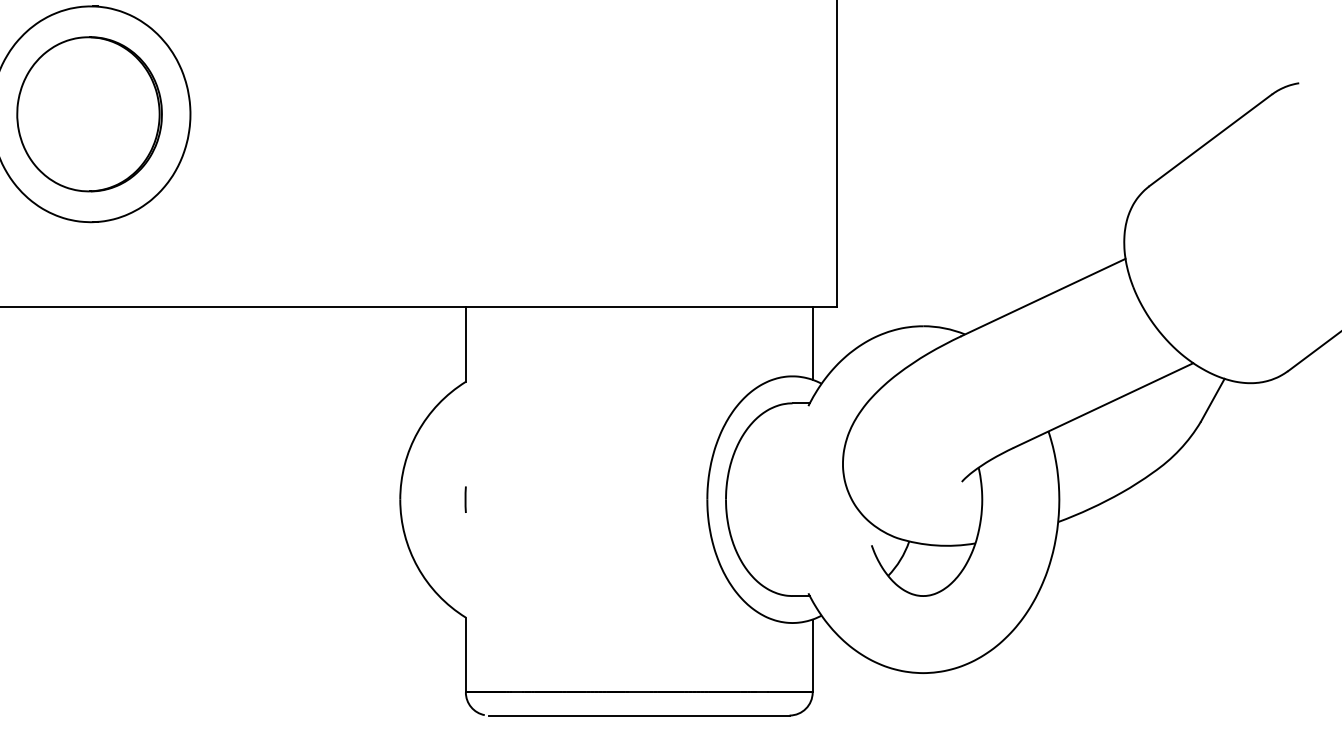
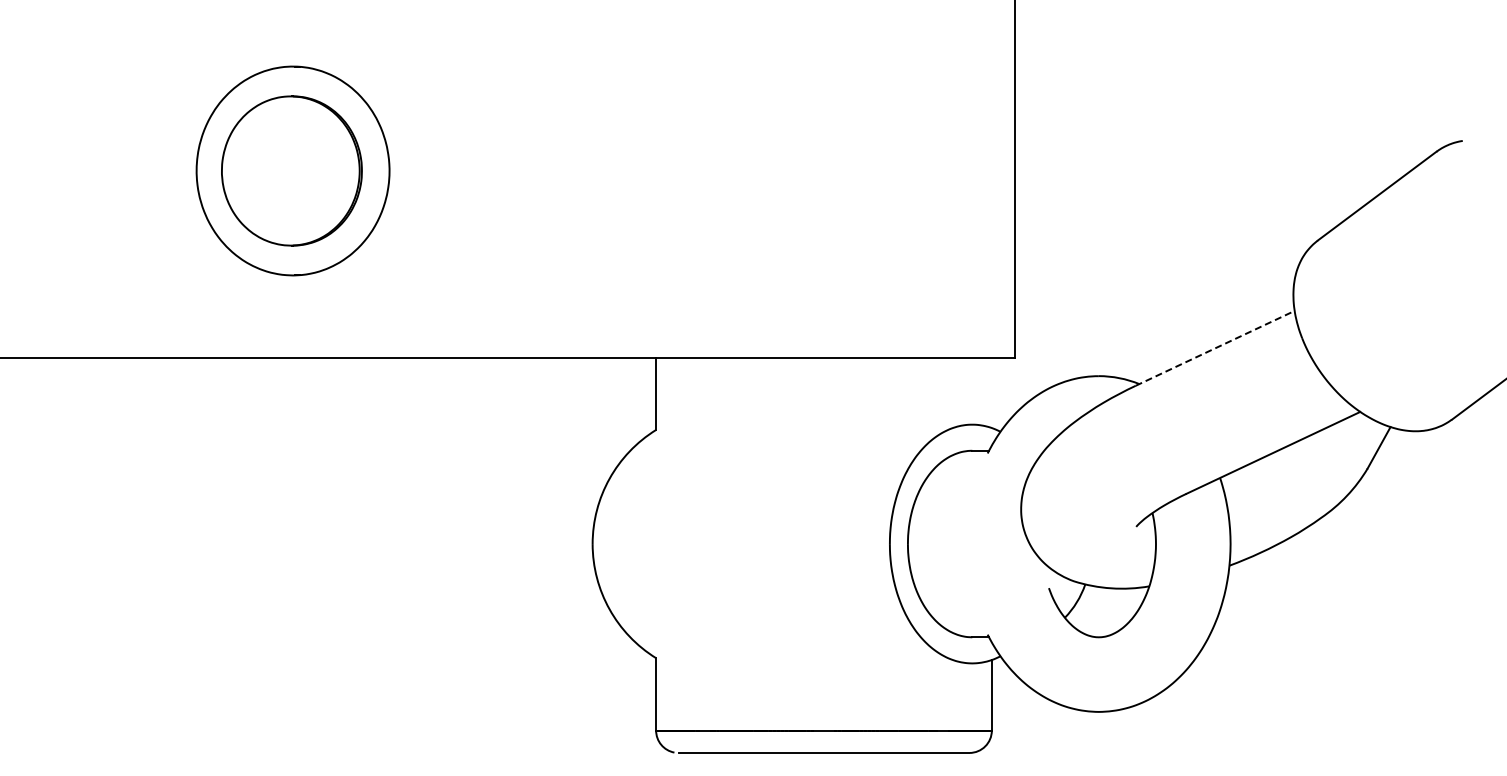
line: (1043, 297) -> (1215, 348), solid -> dashed
line: (812, 343) -> (991, 392), removed
line: (465, 499) -> (655, 543), removed

